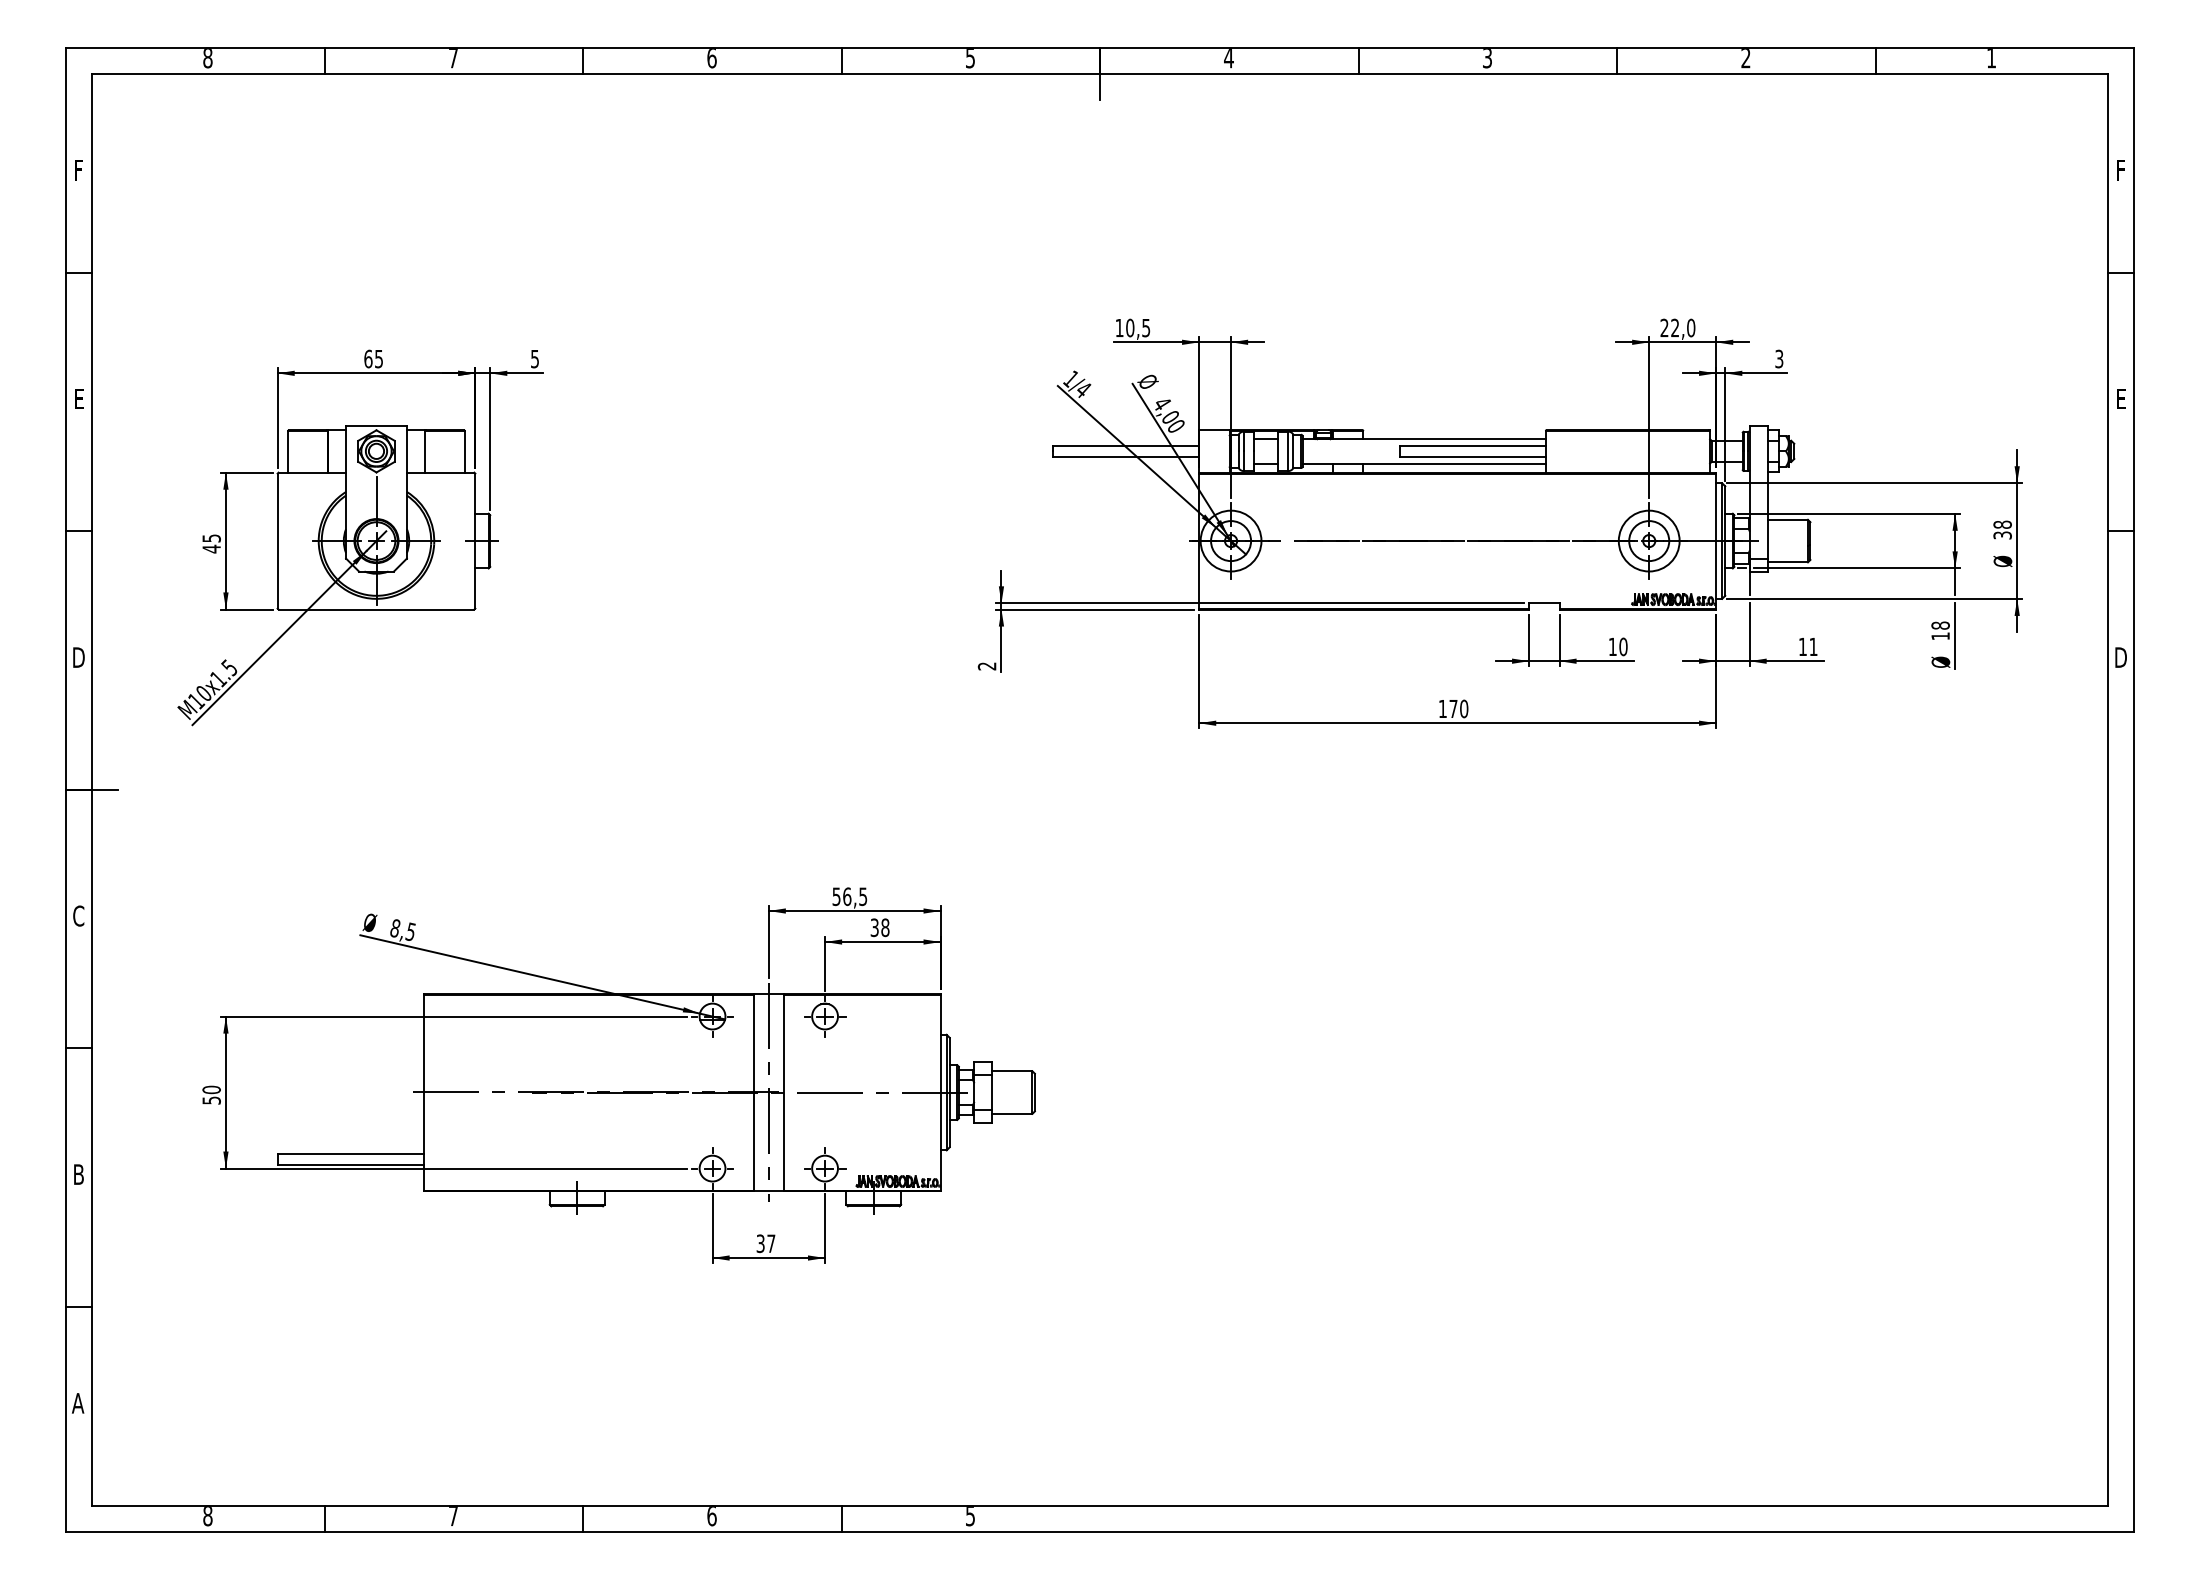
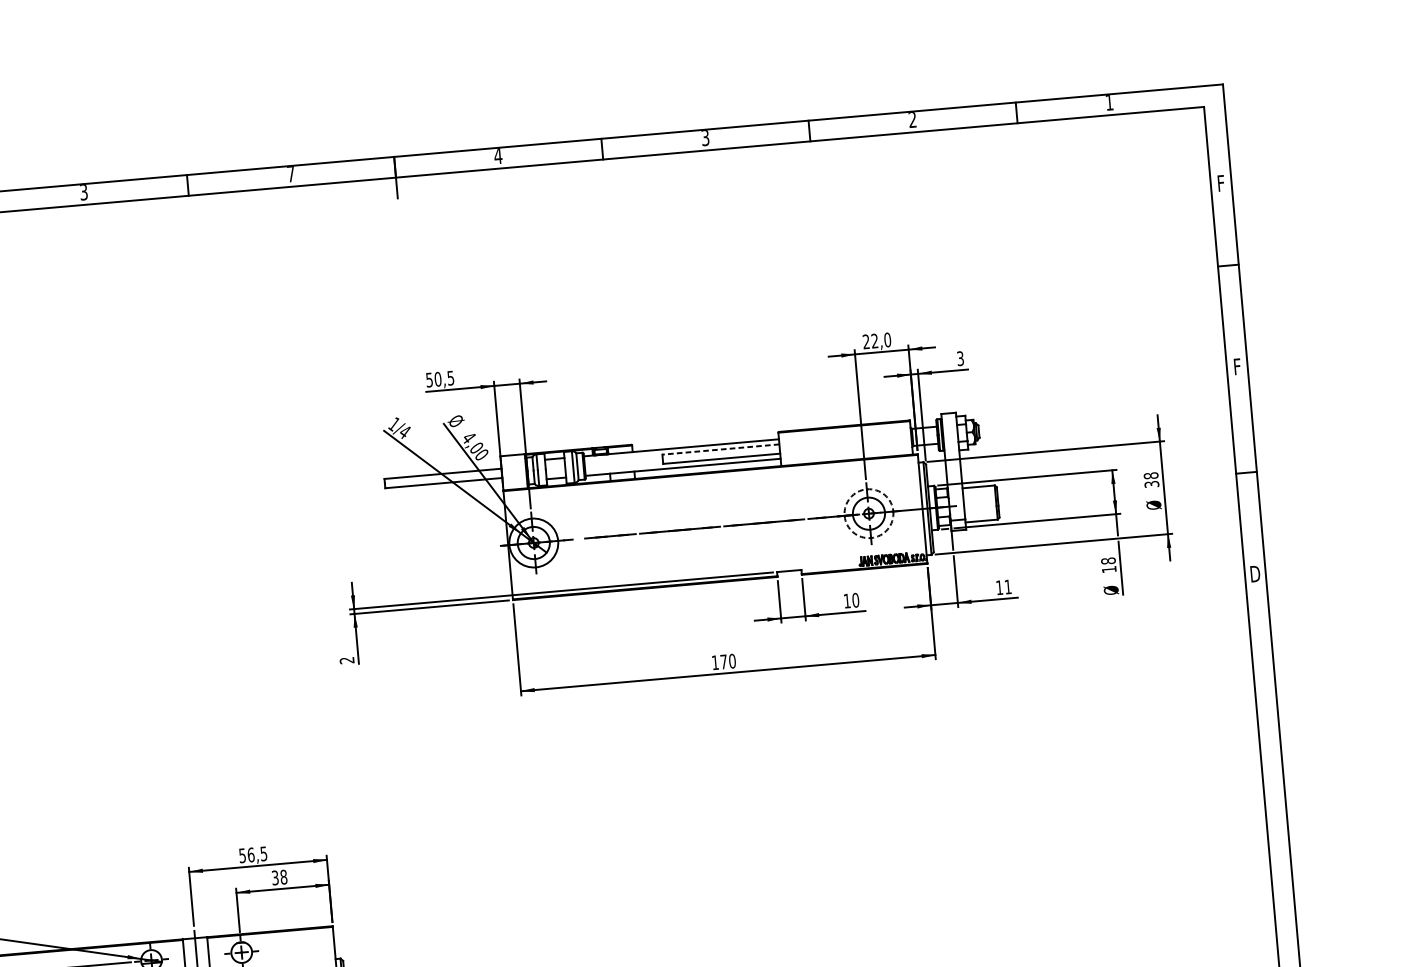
text: (711, 58) -> (83, 192), 6 -> 3
text: (970, 58) -> (291, 174), 5 -> 7
text: (1119, 328) -> (429, 380), 10,5 -> 50,5
text: (2121, 398) -> (1237, 366), E -> F
line: (1472, 445) -> (720, 449), solid -> dashed
circle: (1648, 540) -> (868, 513), solid -> dashed

